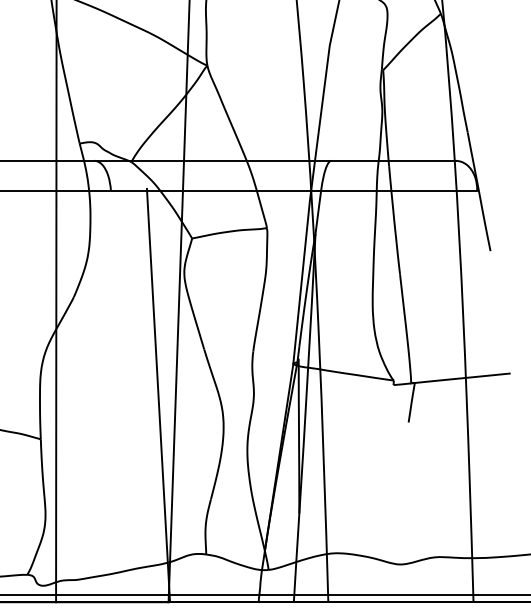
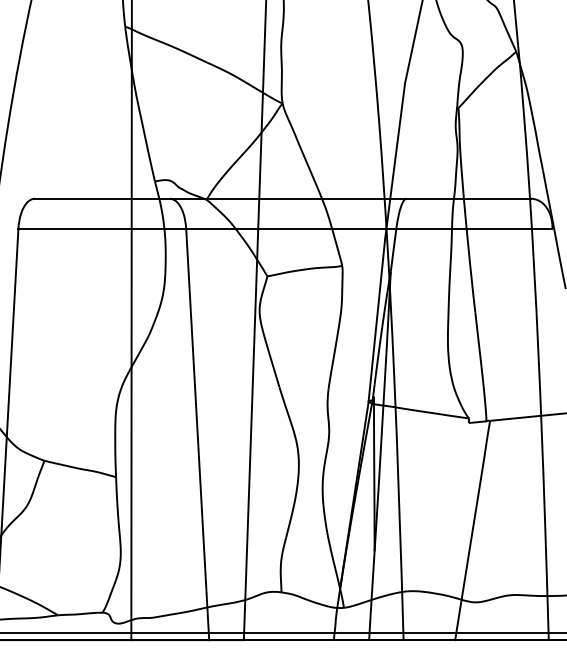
line: (158, 394) -> (197, 434), moved
line: (394, 512) -> (469, 550), added

